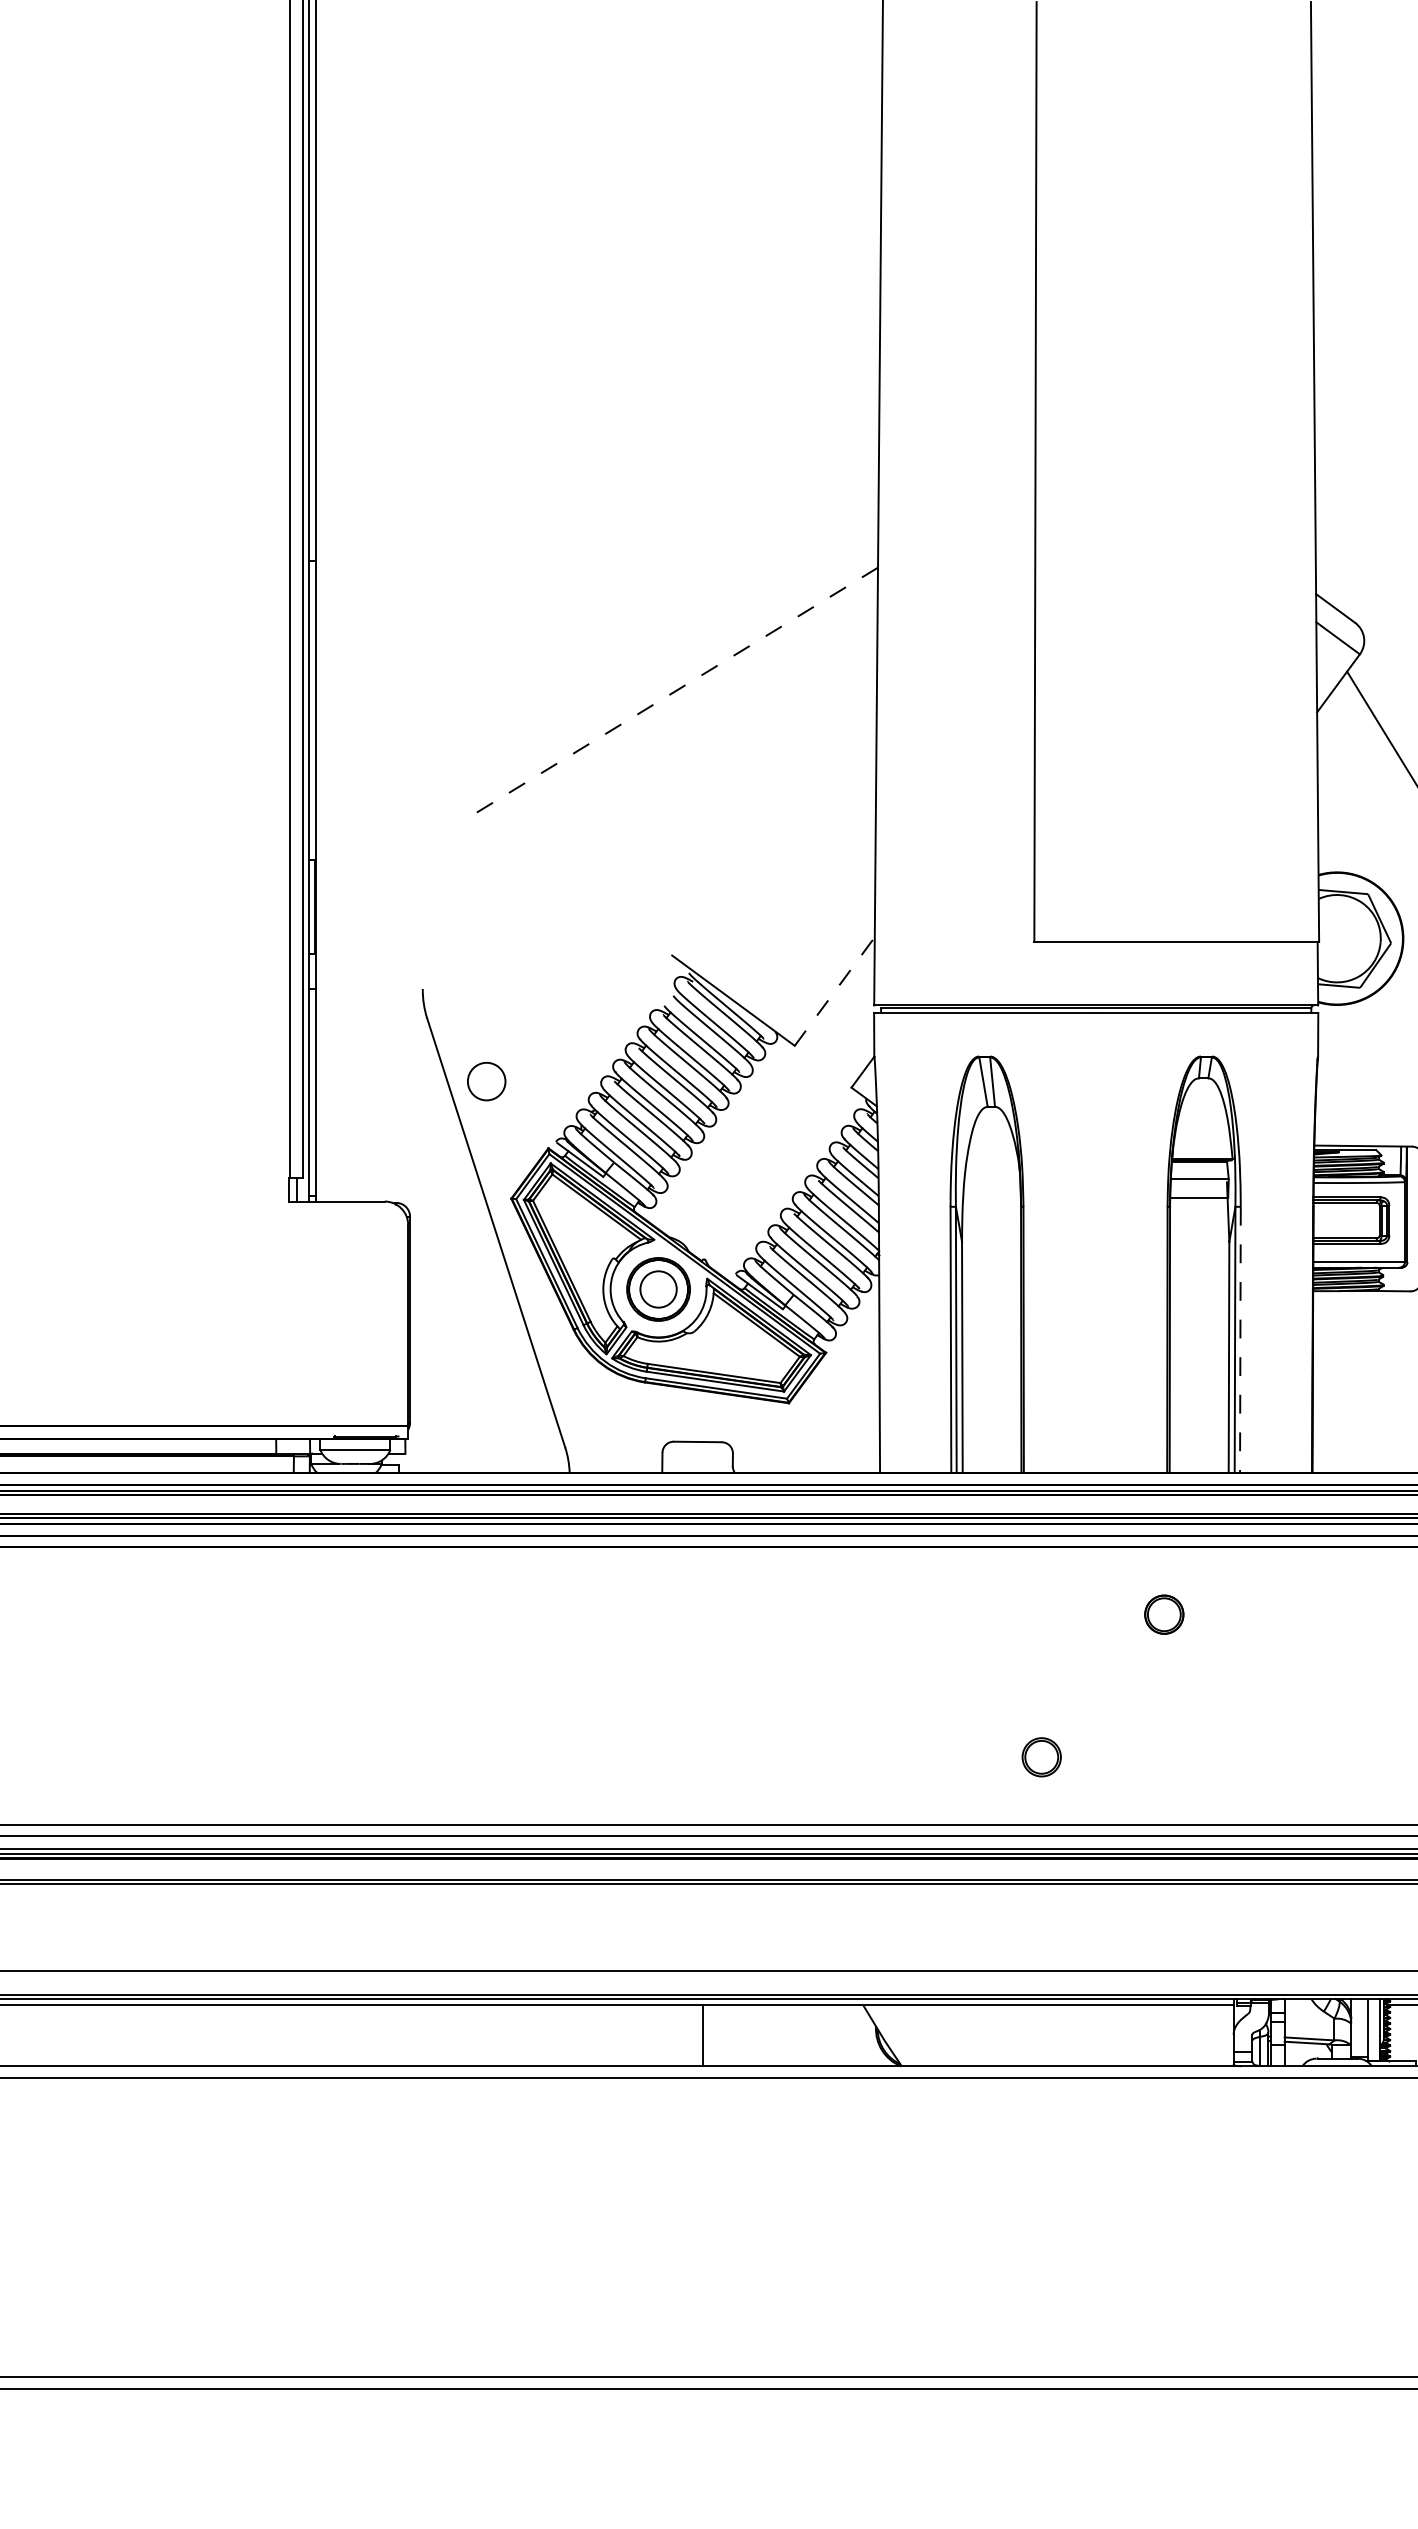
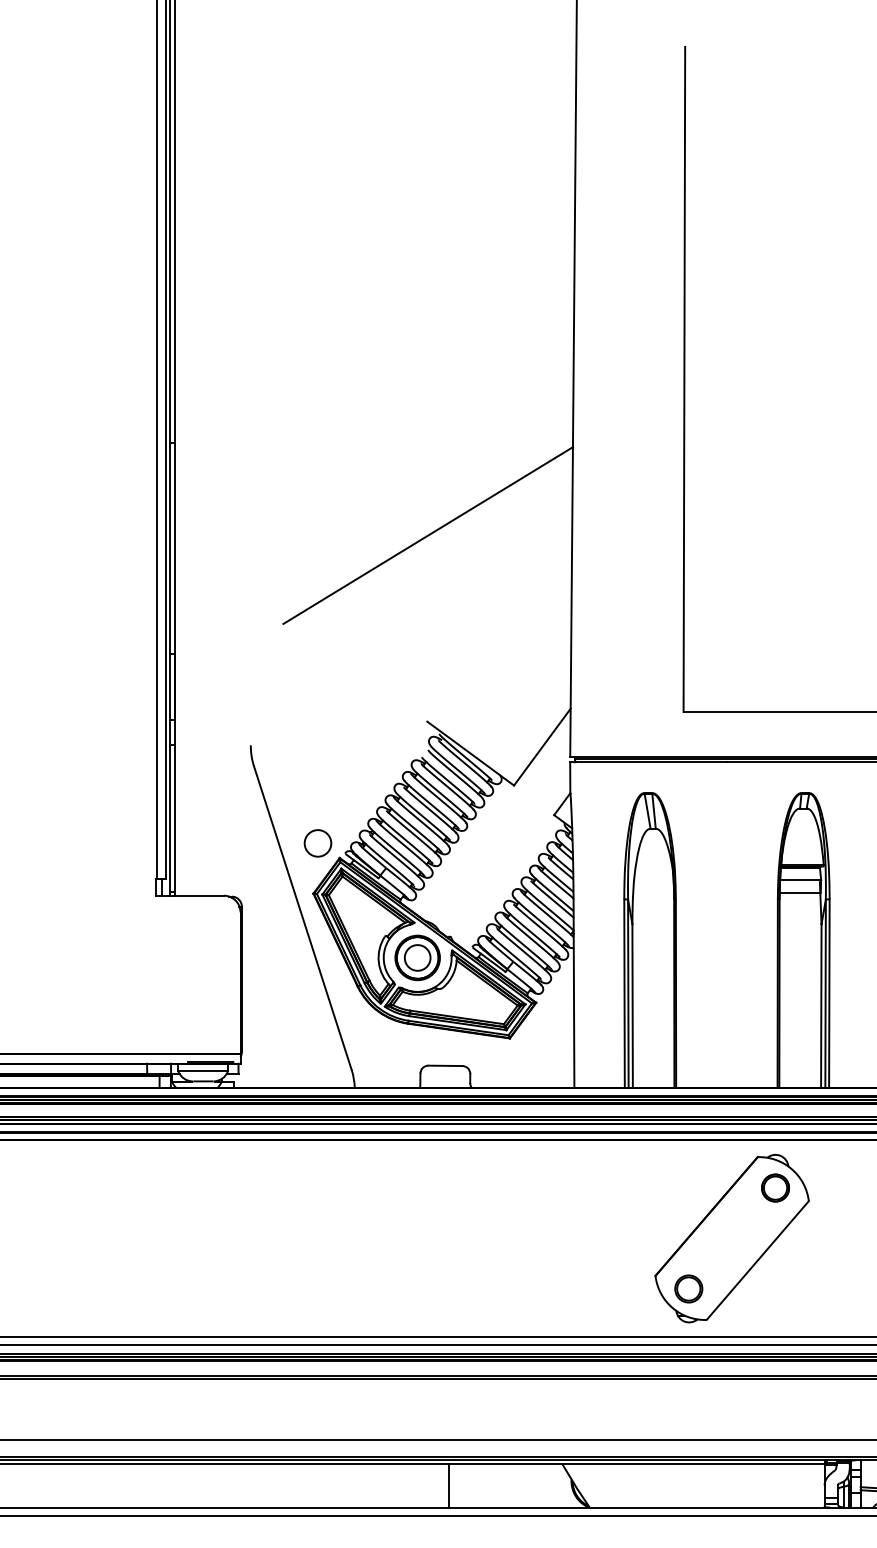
line: (673, 692) -> (428, 535), dashed -> solid
line: (835, 991) -> (542, 747), dashed -> solid
circle: (486, 1081) -> (317, 843), moved
line: (1240, 1340) -> (829, 994), dashed -> solid
part: (1102, 1685) -> (731, 1238), added

